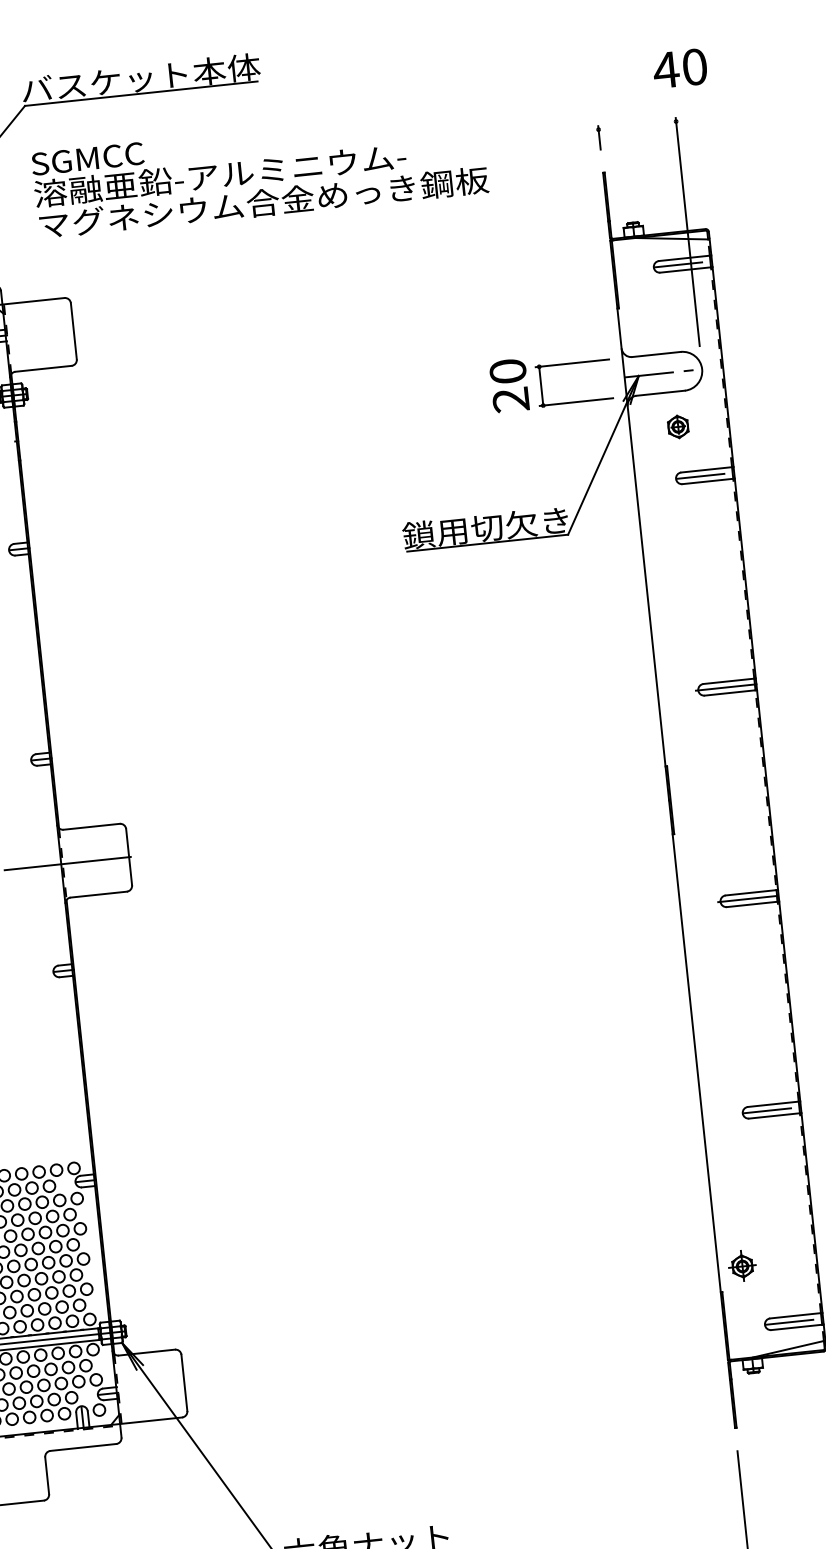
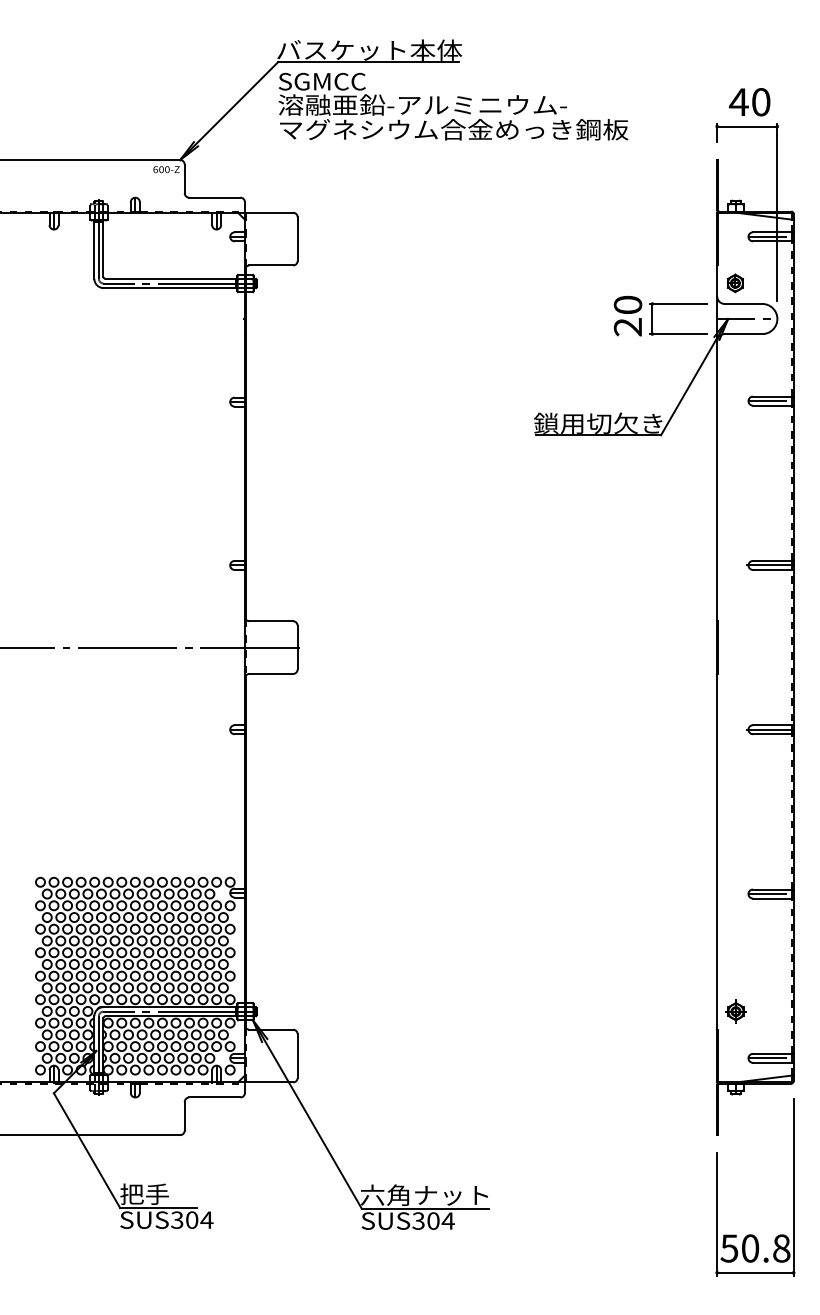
text: (679, 69) -> (749, 102), moved
line: (637, 125) -> (747, 126), added
text: (260, 173) -> (453, 106), moved
part: (677, 427) -> (734, 283), moved

